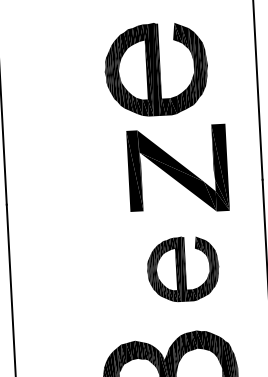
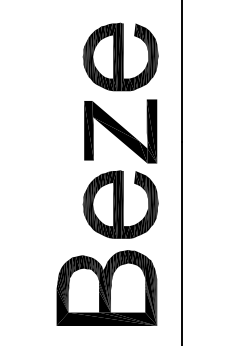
part: (156, 68) -> (120, 56), moved
part: (182, 269) -> (120, 204), size x1.43

